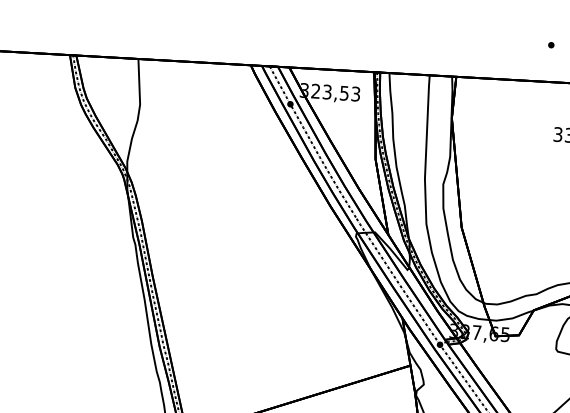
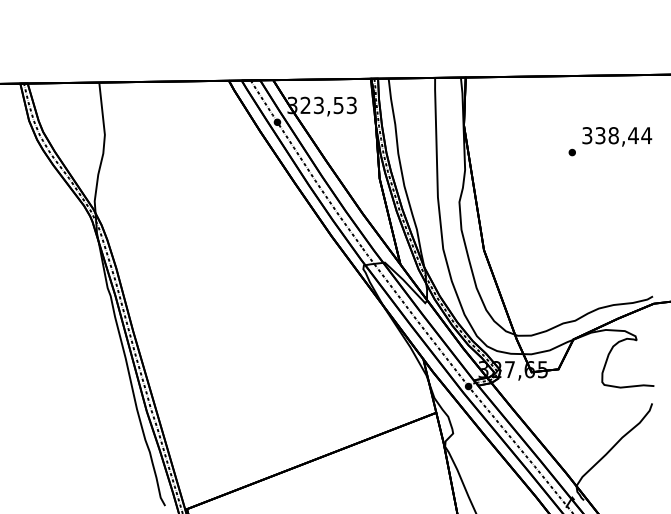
part: (550, 45) -> (571, 152), moved

